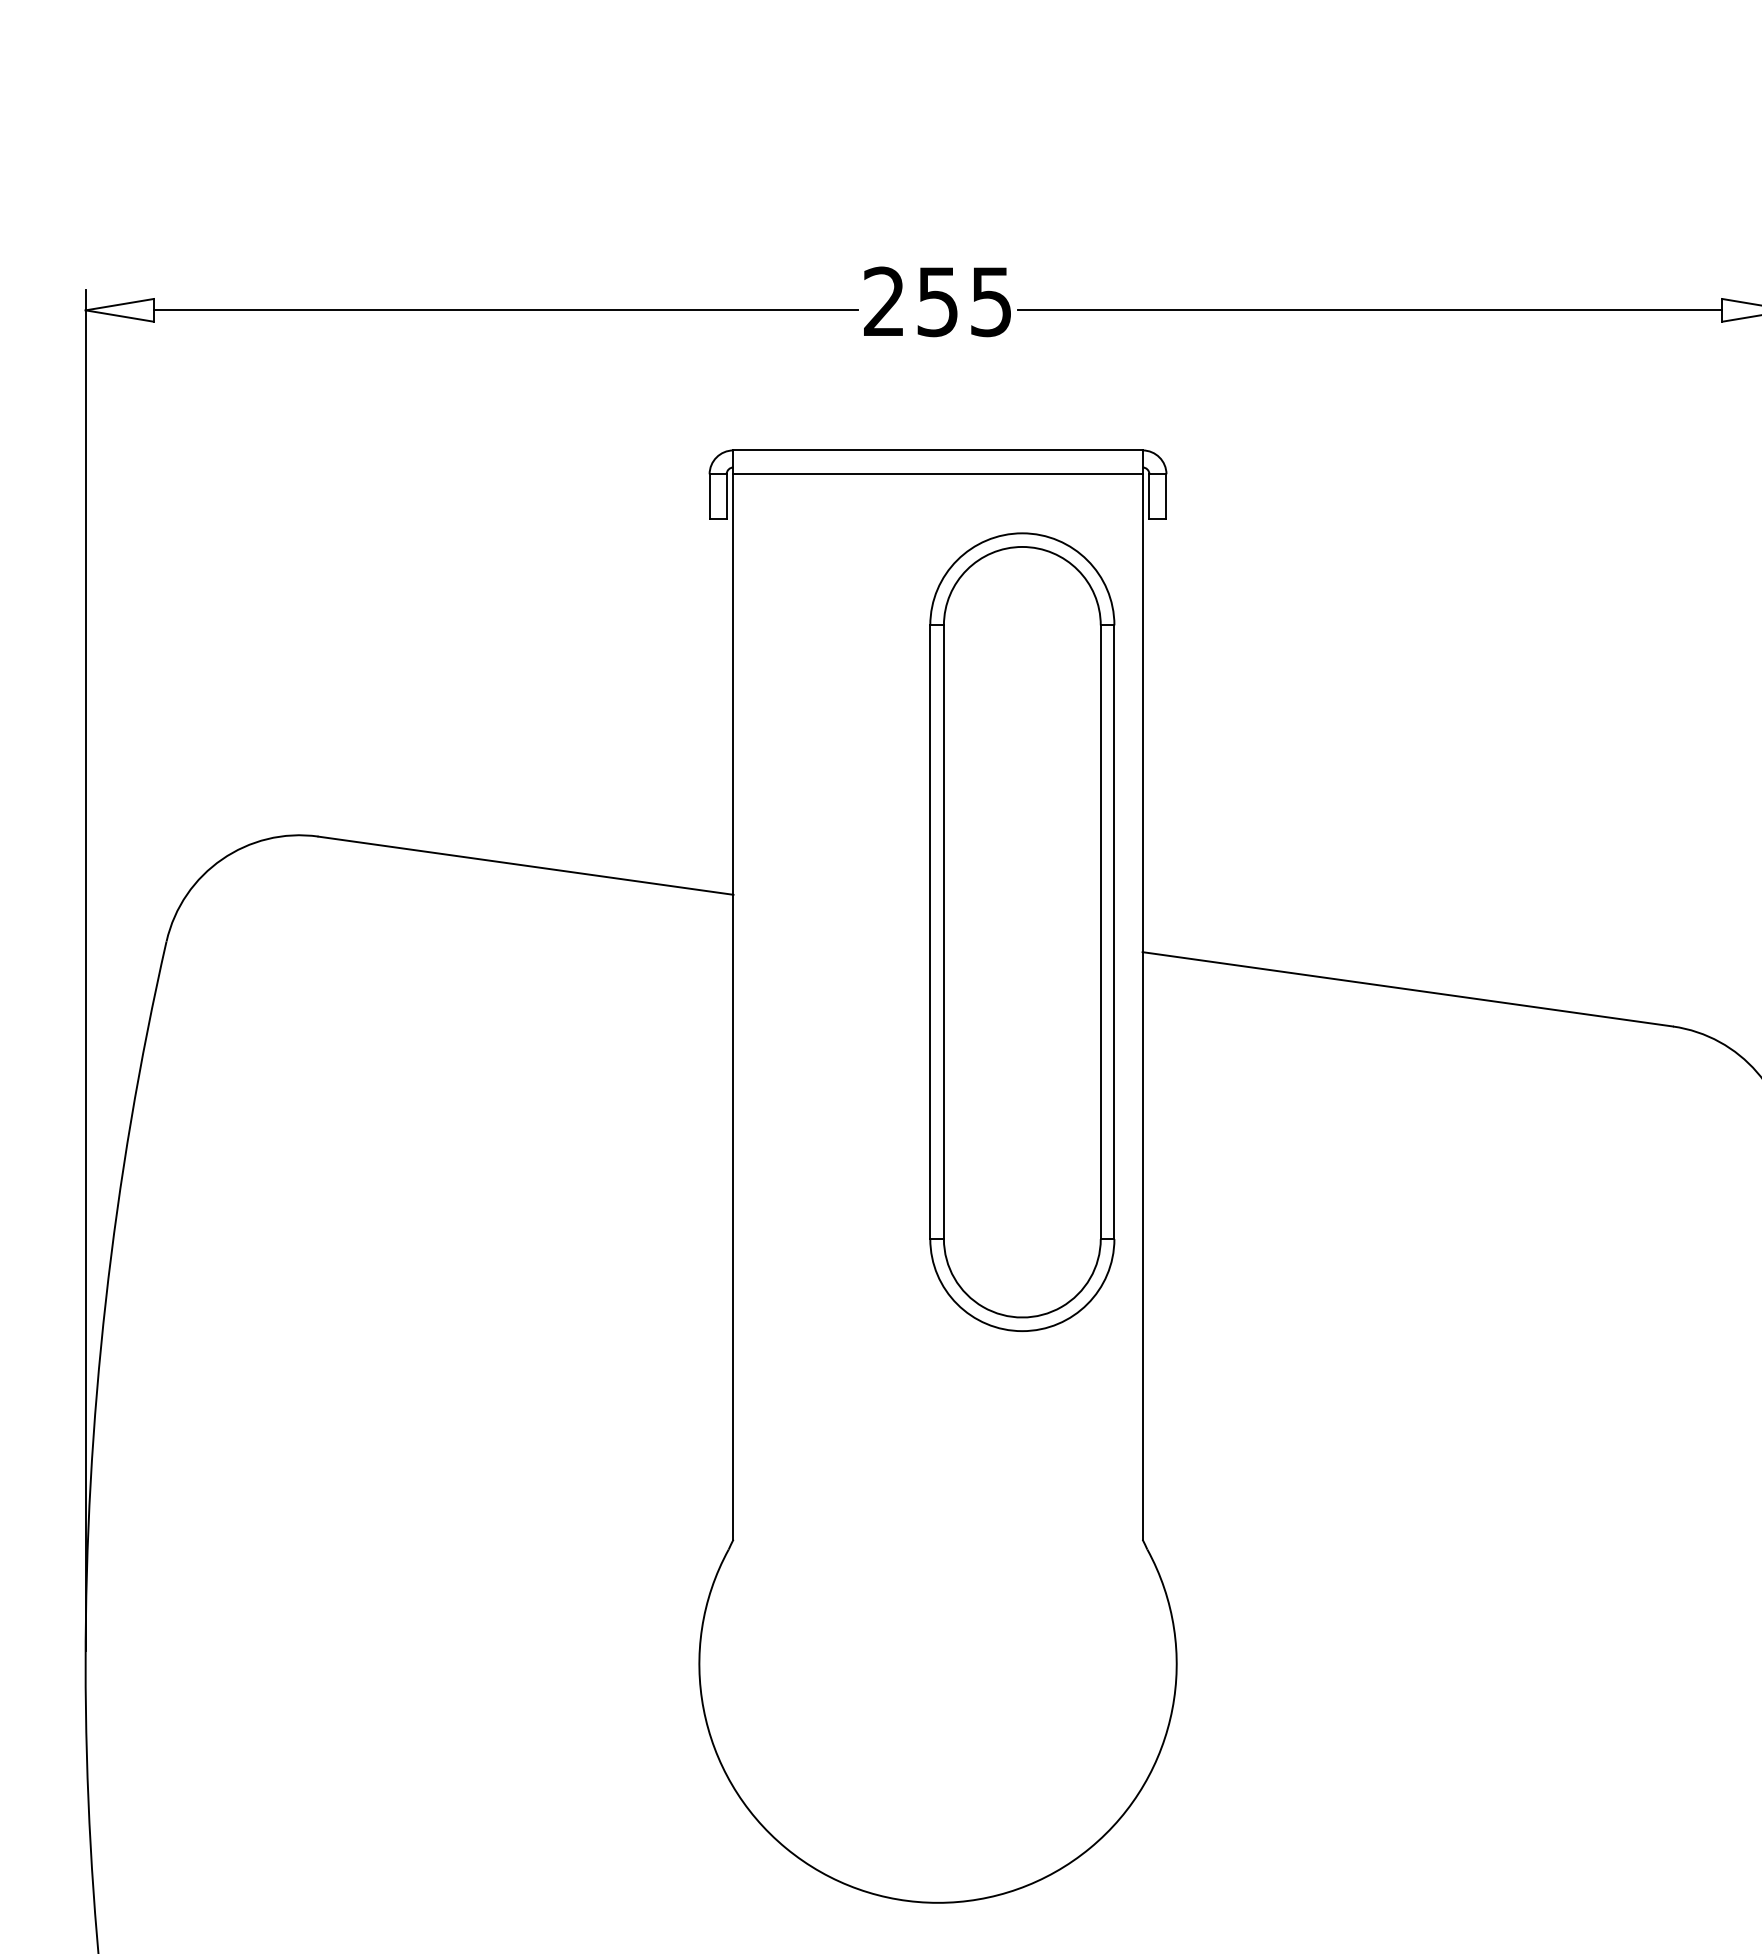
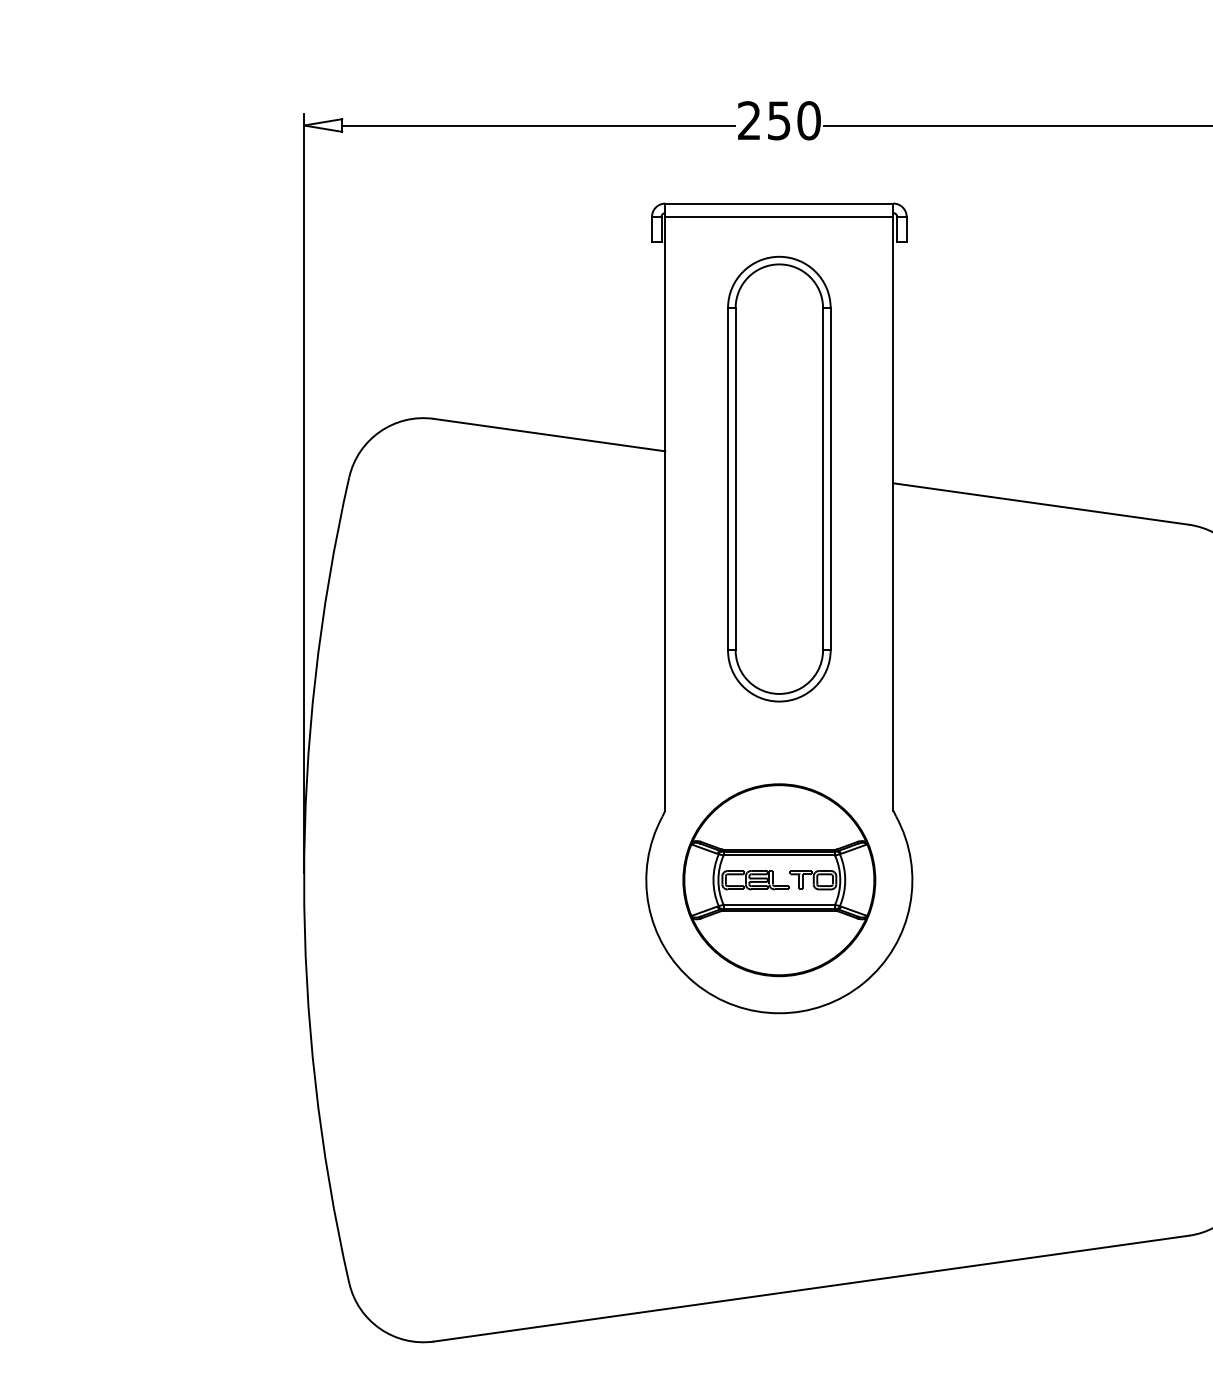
text: (990, 301) -> (808, 120), 255 -> 250
part: (1022, 930) -> (779, 478), moved
part: (938, 1664) -> (779, 880), added

